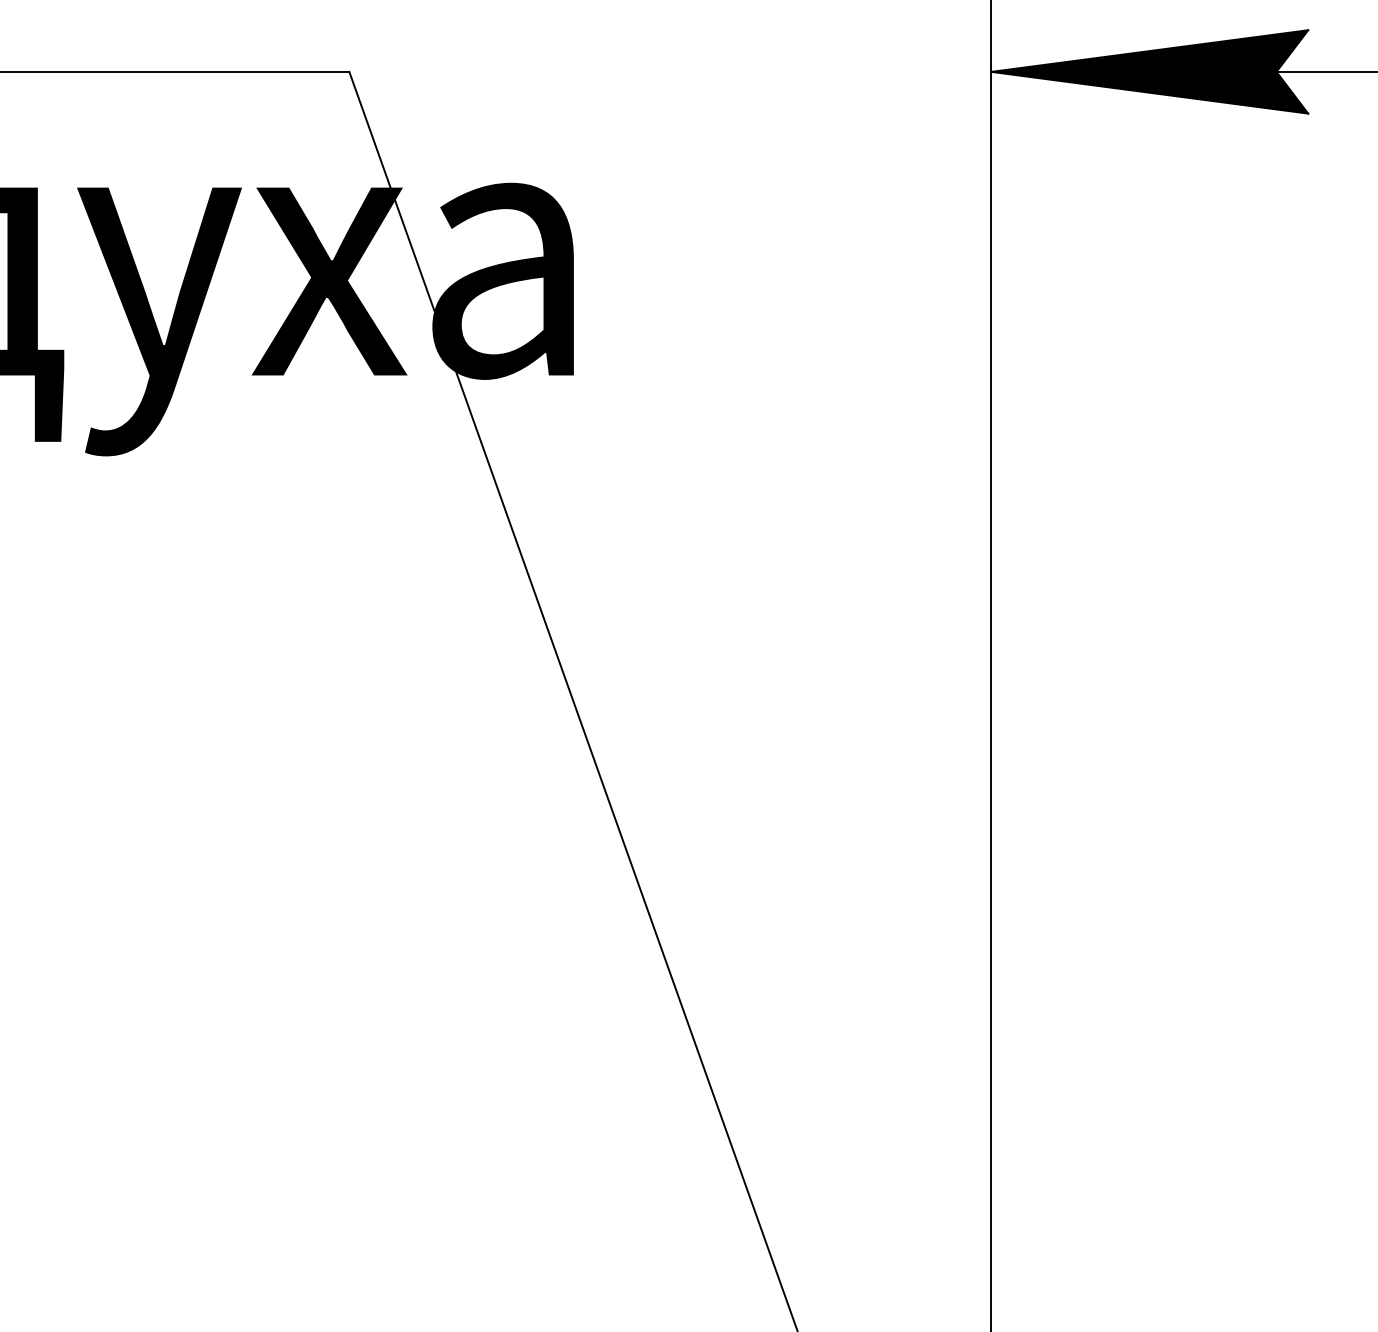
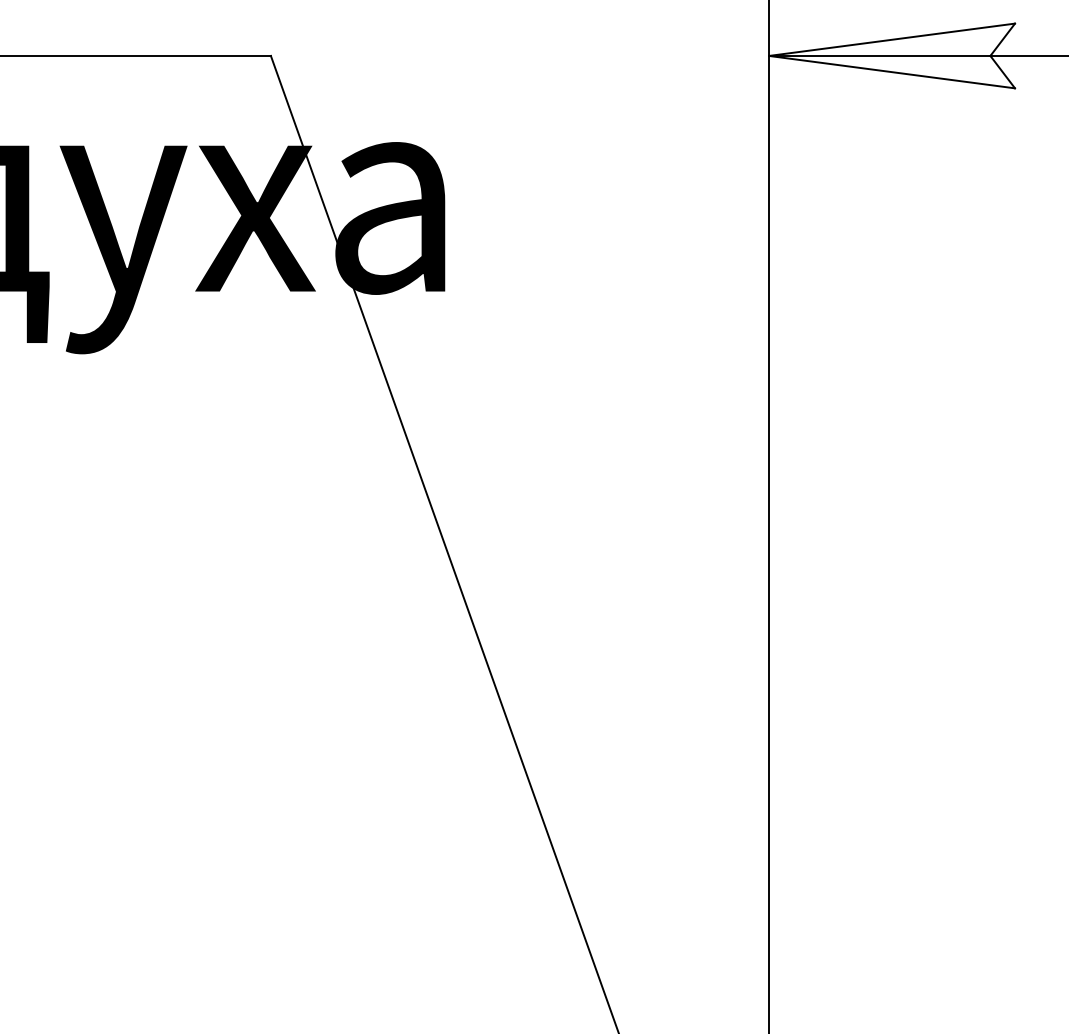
fill: (1150, 71) -> (892, 55), removed

